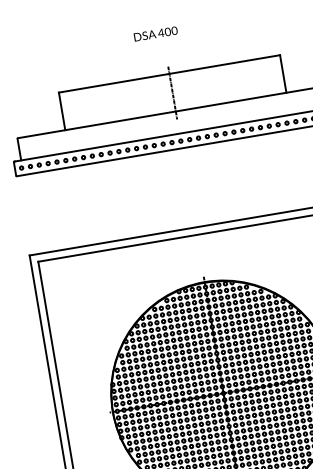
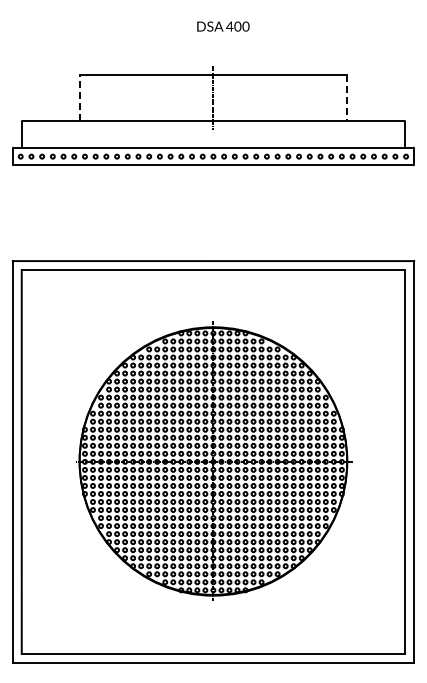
text: (155, 33) -> (223, 26), moved
line: (283, 74) -> (347, 98), solid -> dashed
line: (62, 111) -> (79, 98), solid -> dashed

